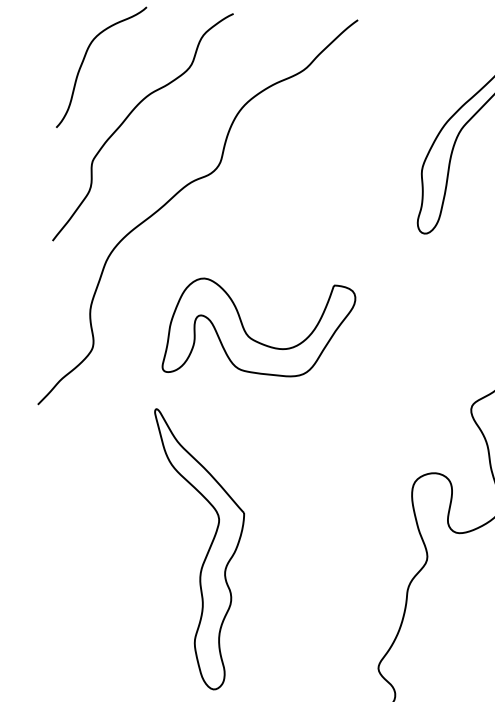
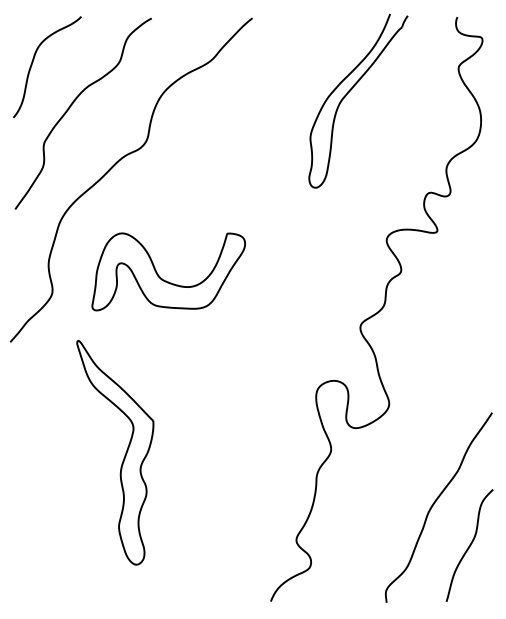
part: (253, 338) -> (164, 279), moved
part: (206, 553) -> (124, 455), moved

